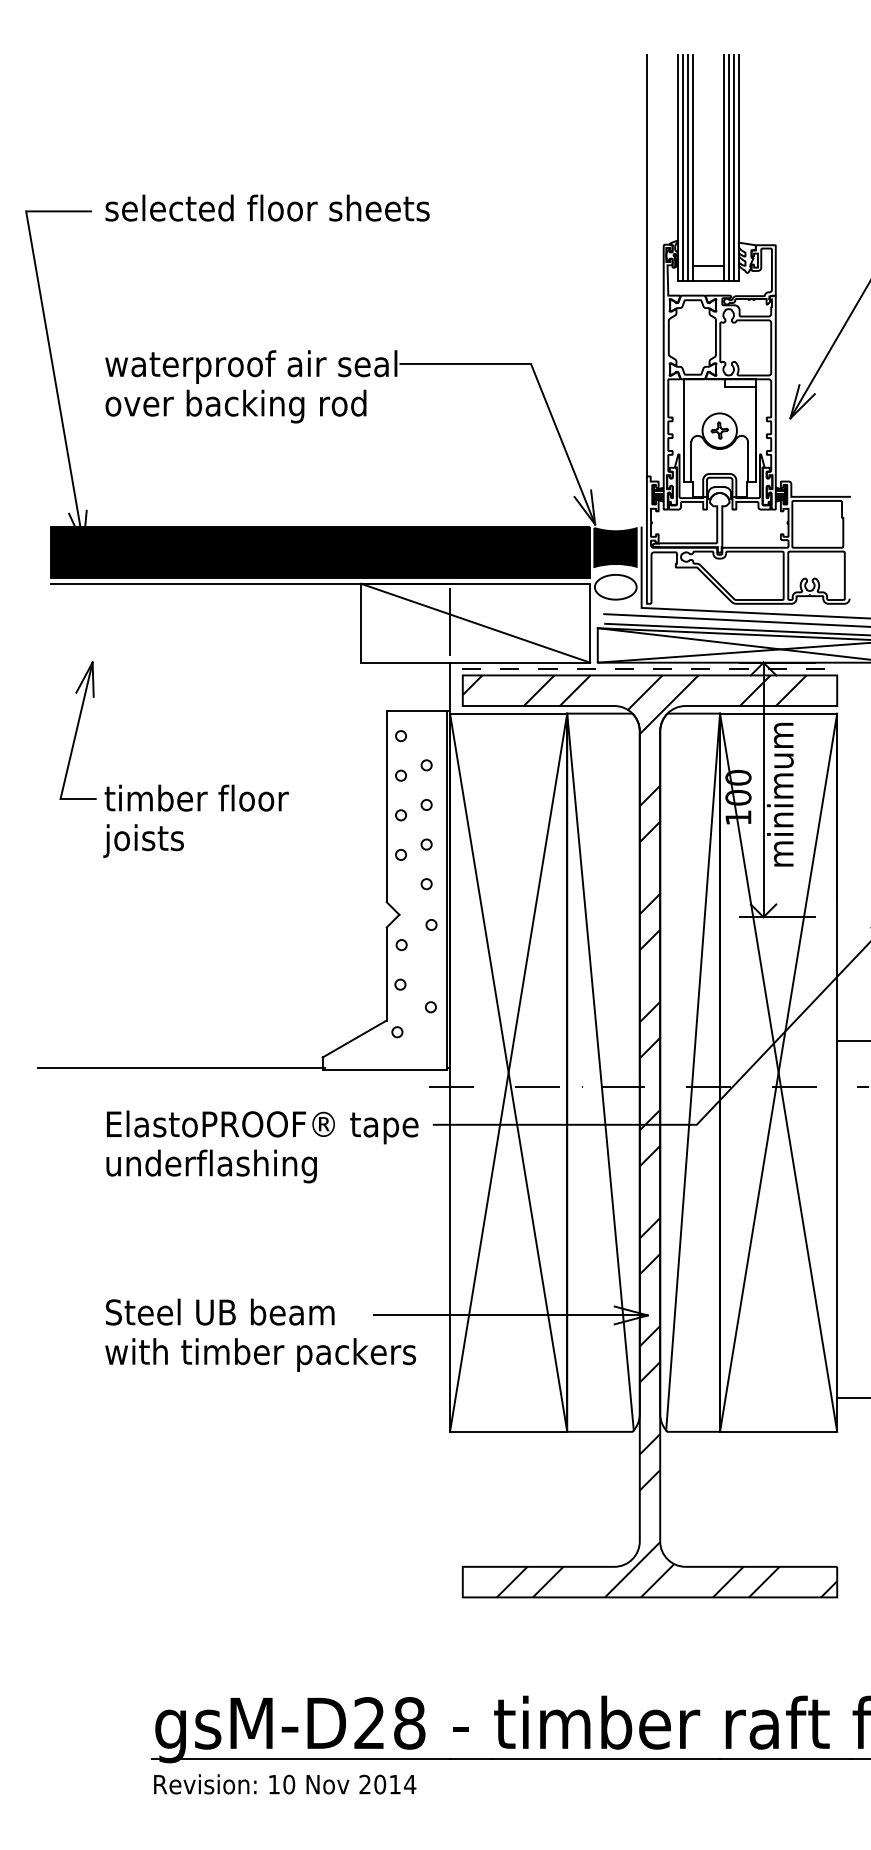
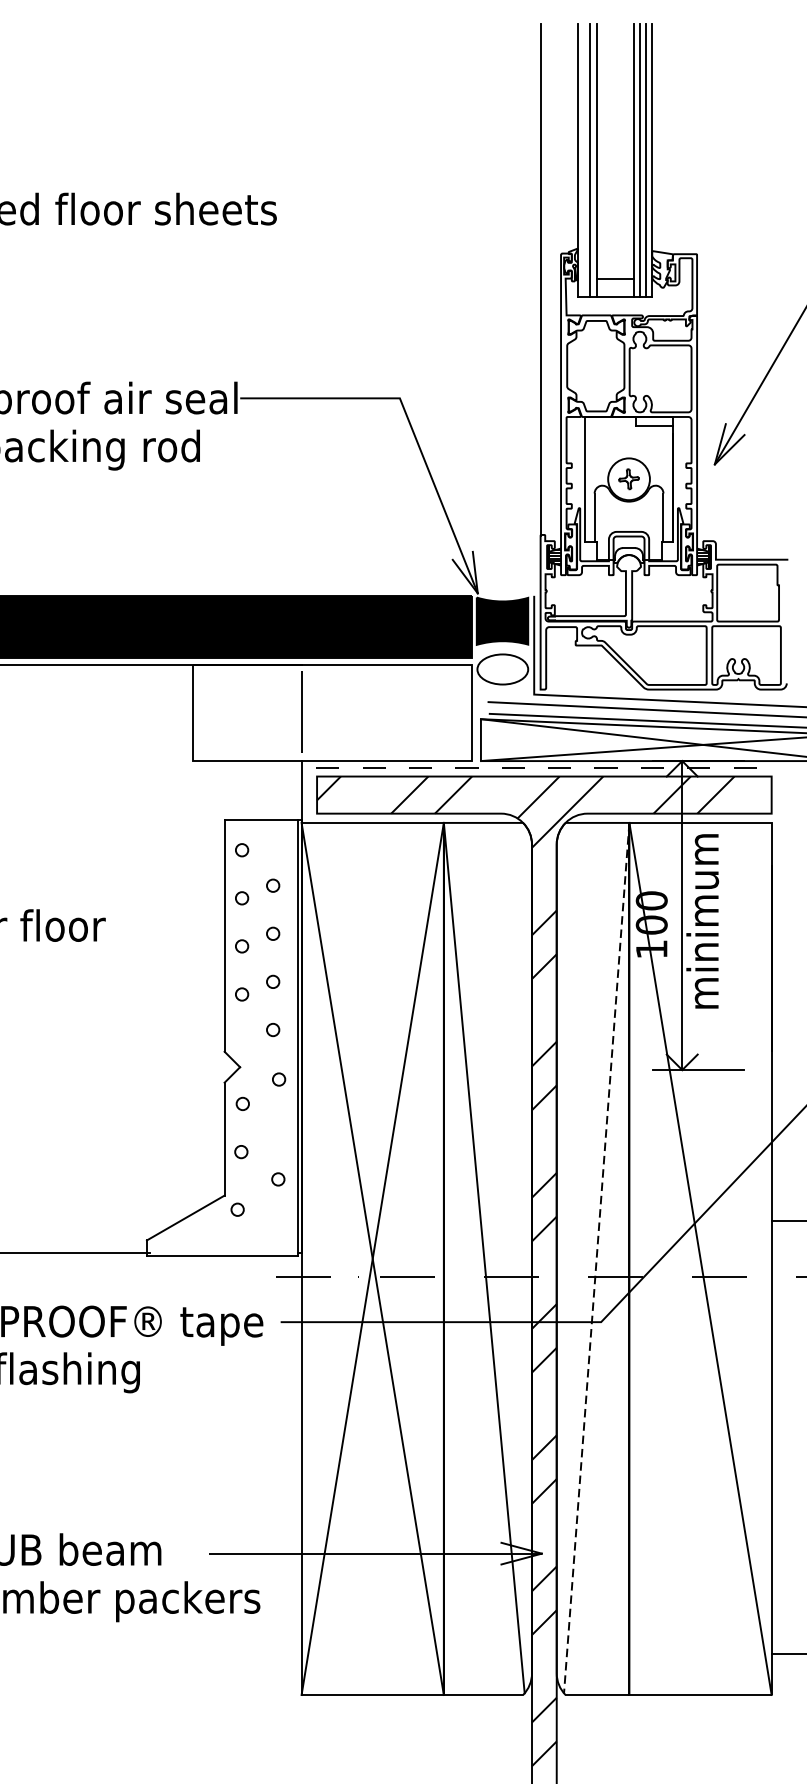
line: (682, 167) -> (583, 159), removed
line: (475, 622) -> (332, 712), removed
line: (693, 1072) -> (597, 1258), solid -> dashed
line: (778, 1072) -> (700, 1258), removed

